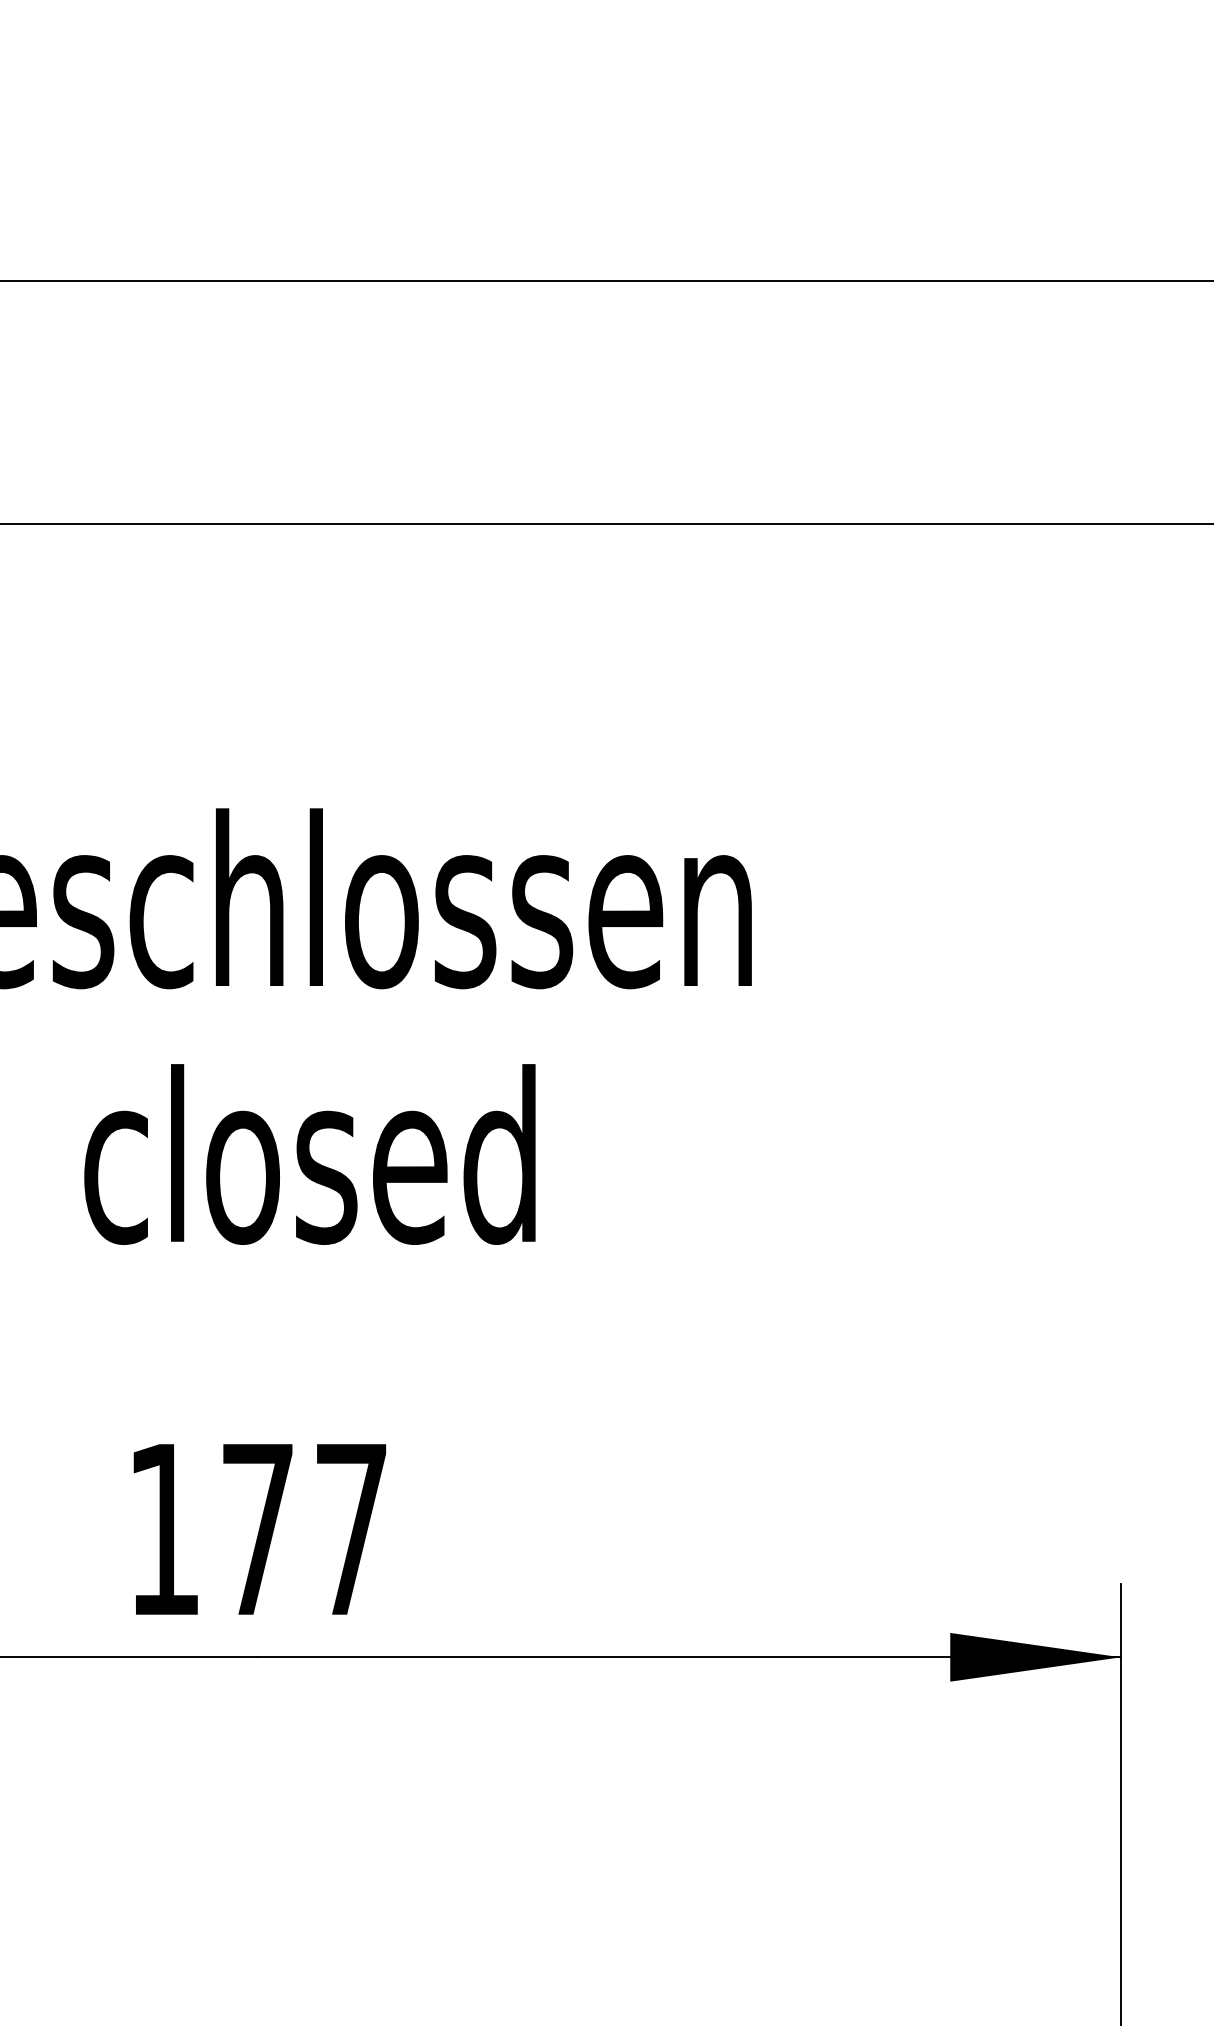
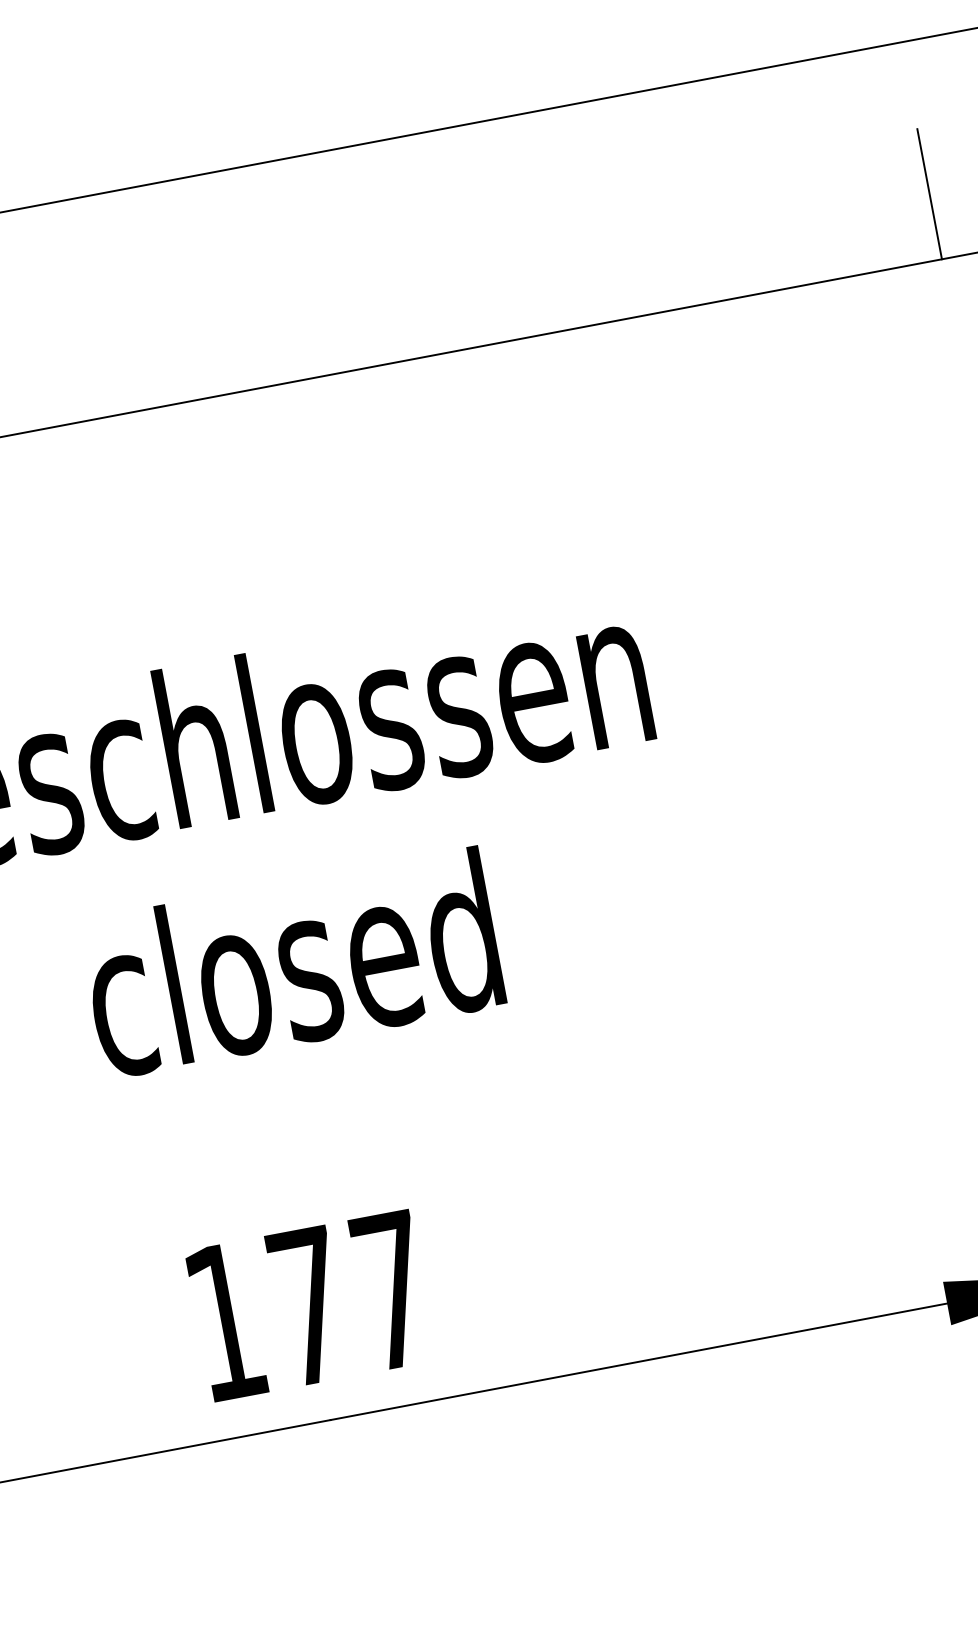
line: (1158, 451) -> (929, 194), added

